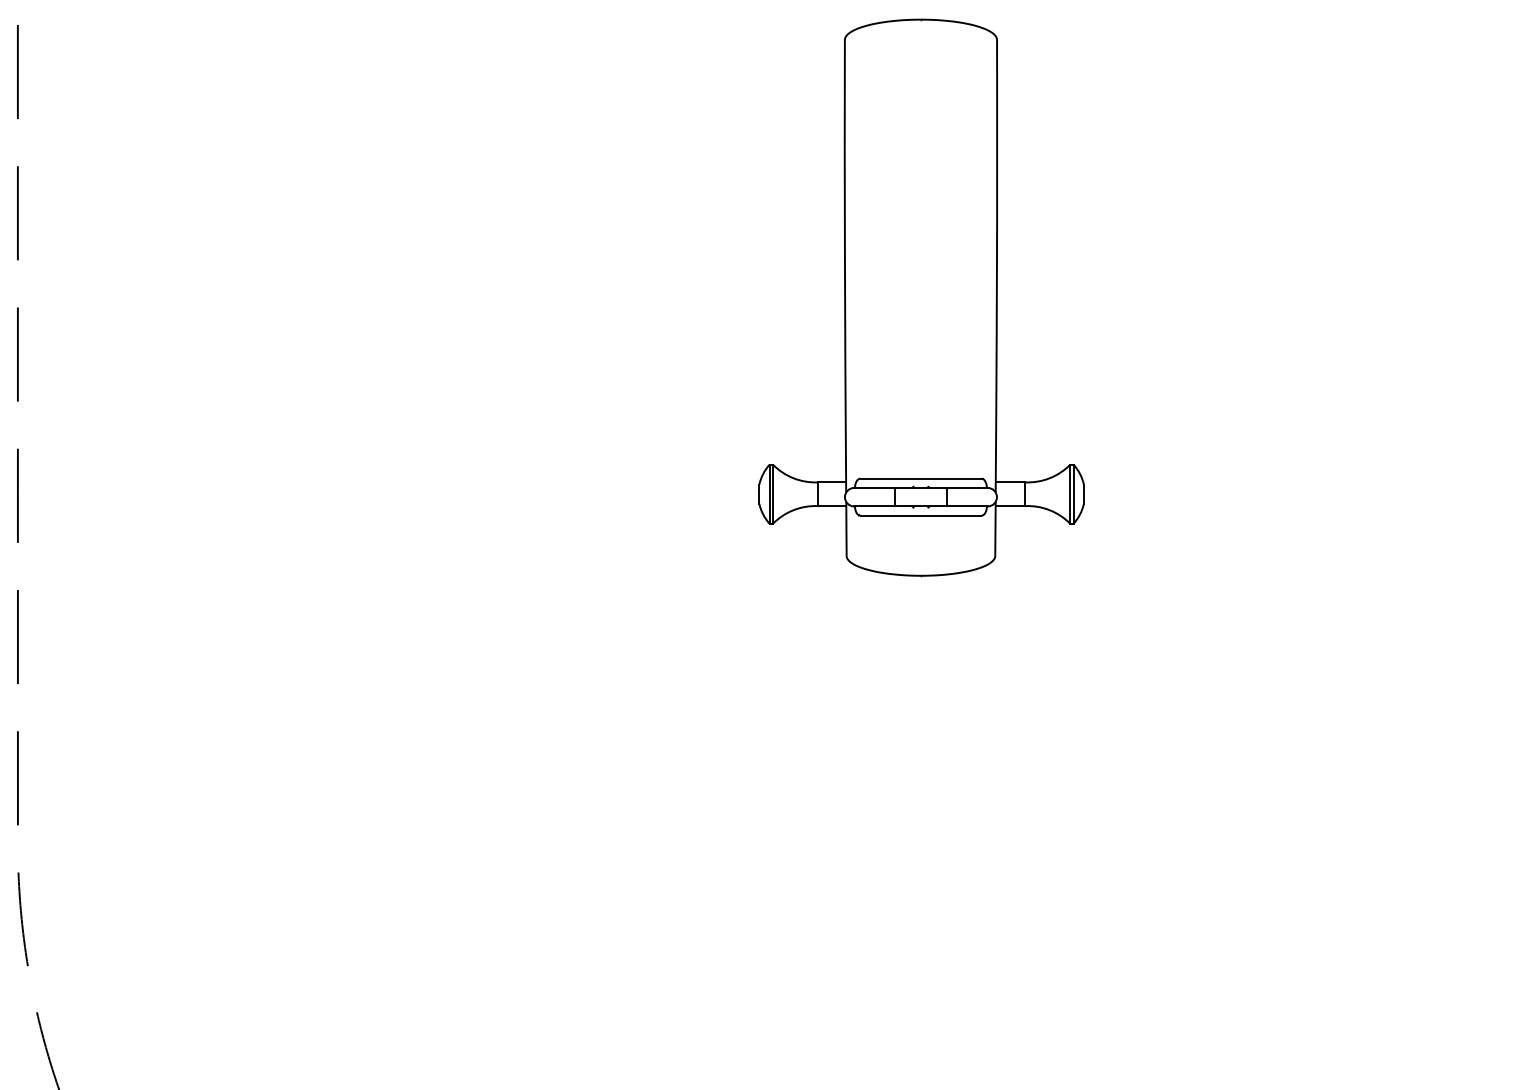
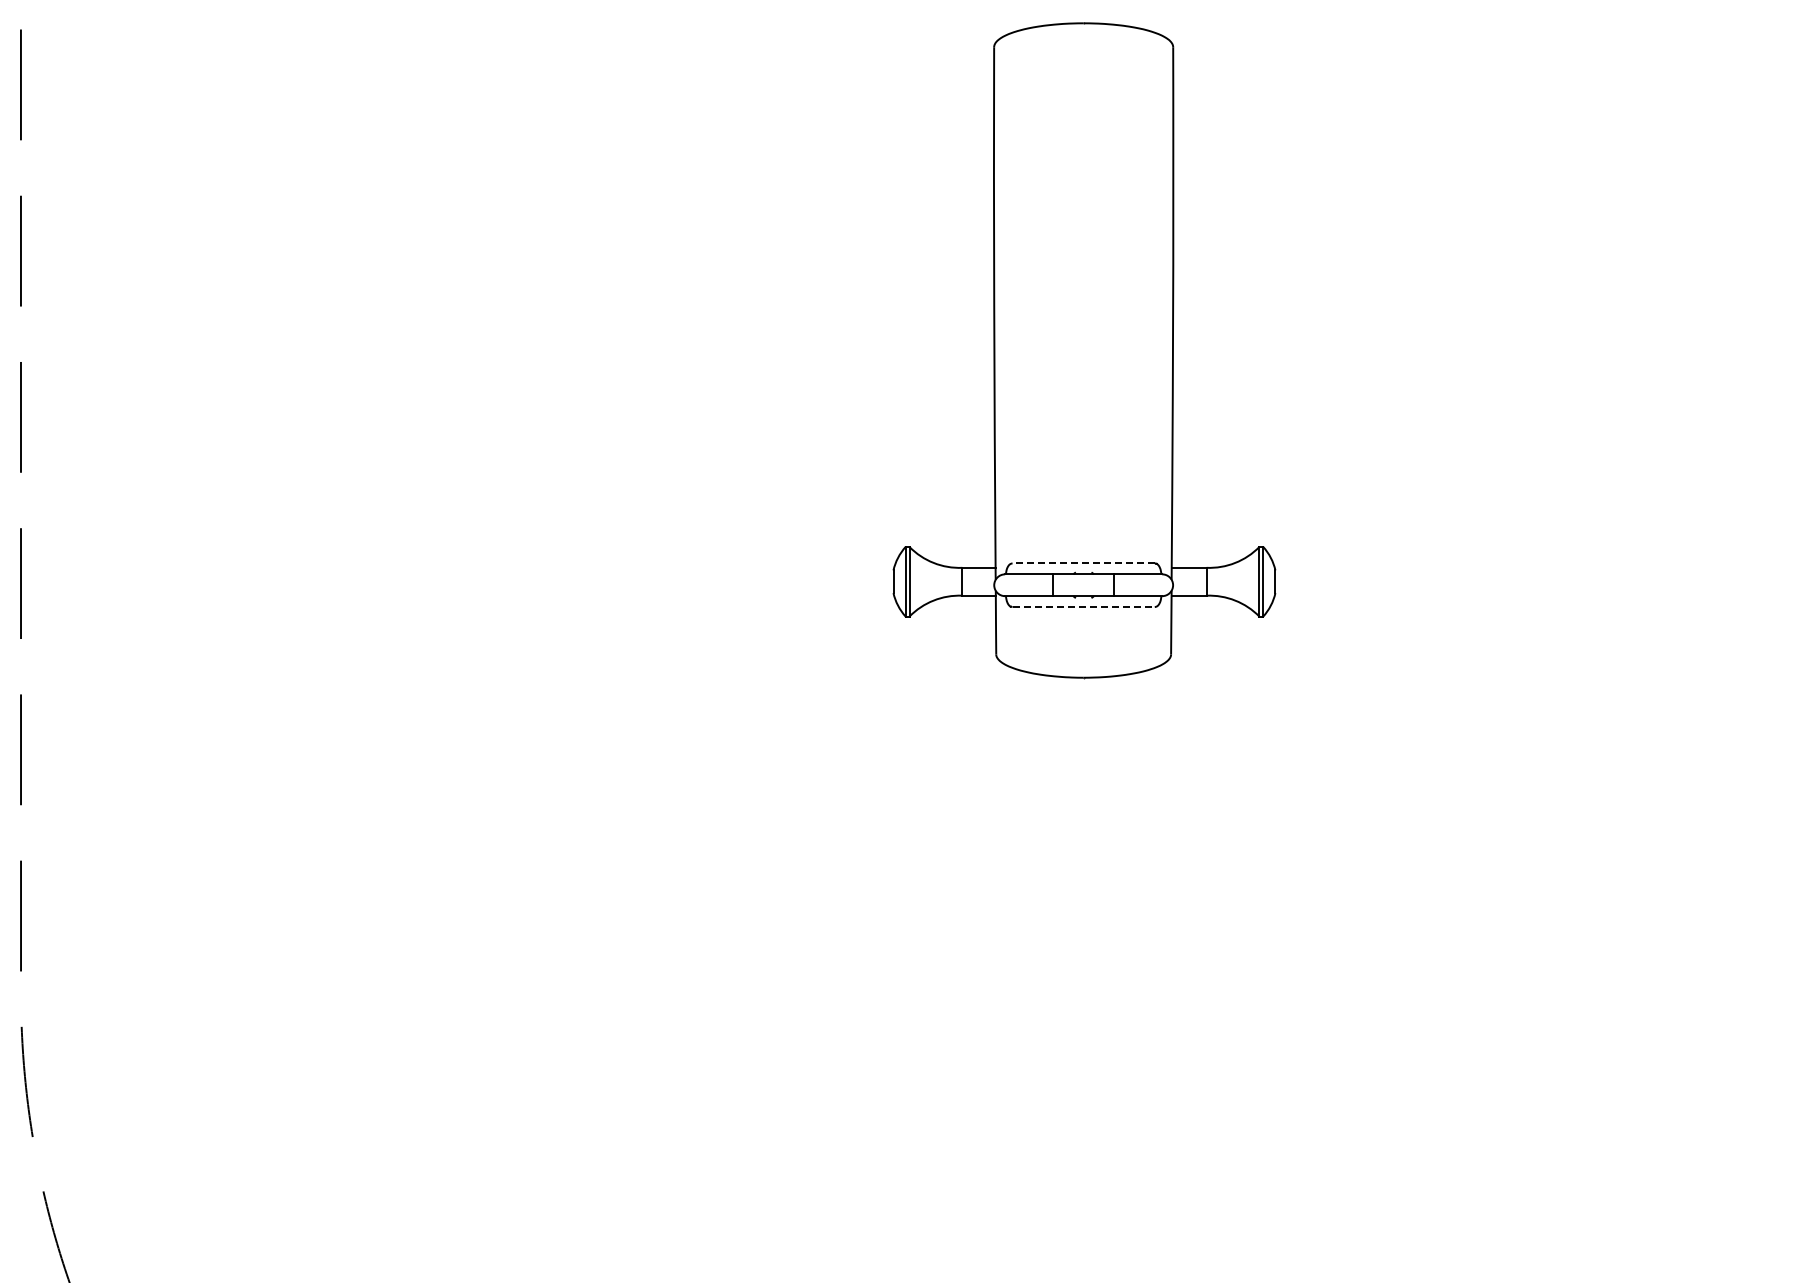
line: (920, 478) -> (1083, 563), solid -> dashed
line: (921, 516) -> (1084, 607), solid -> dashed

